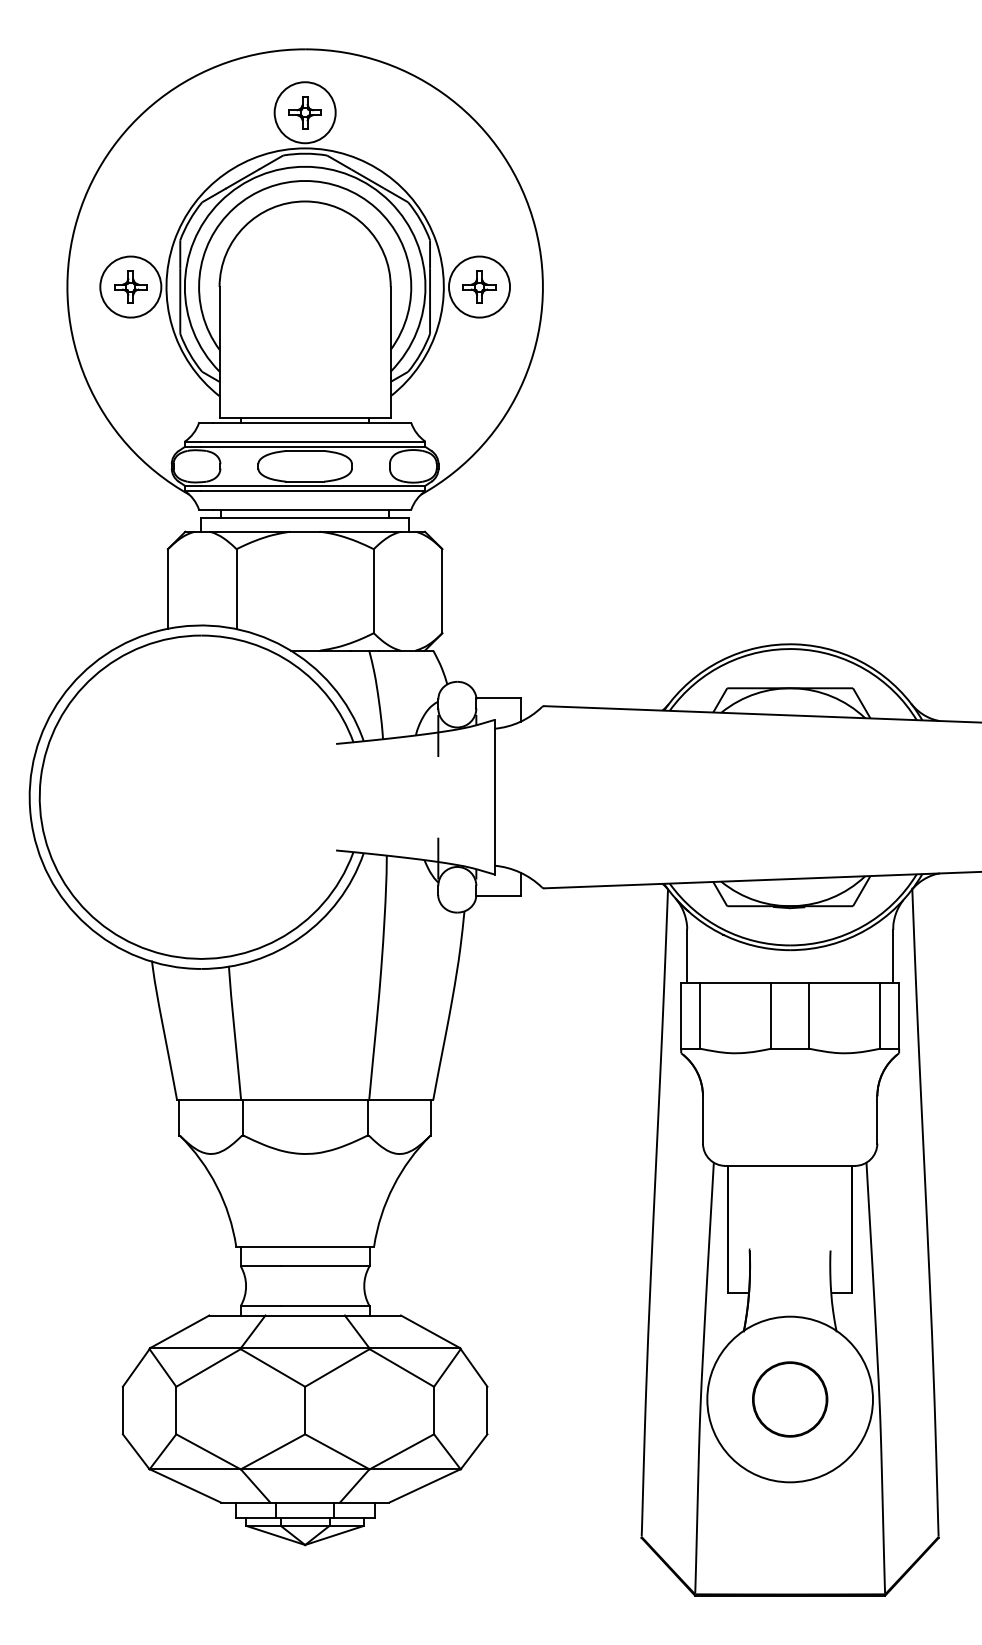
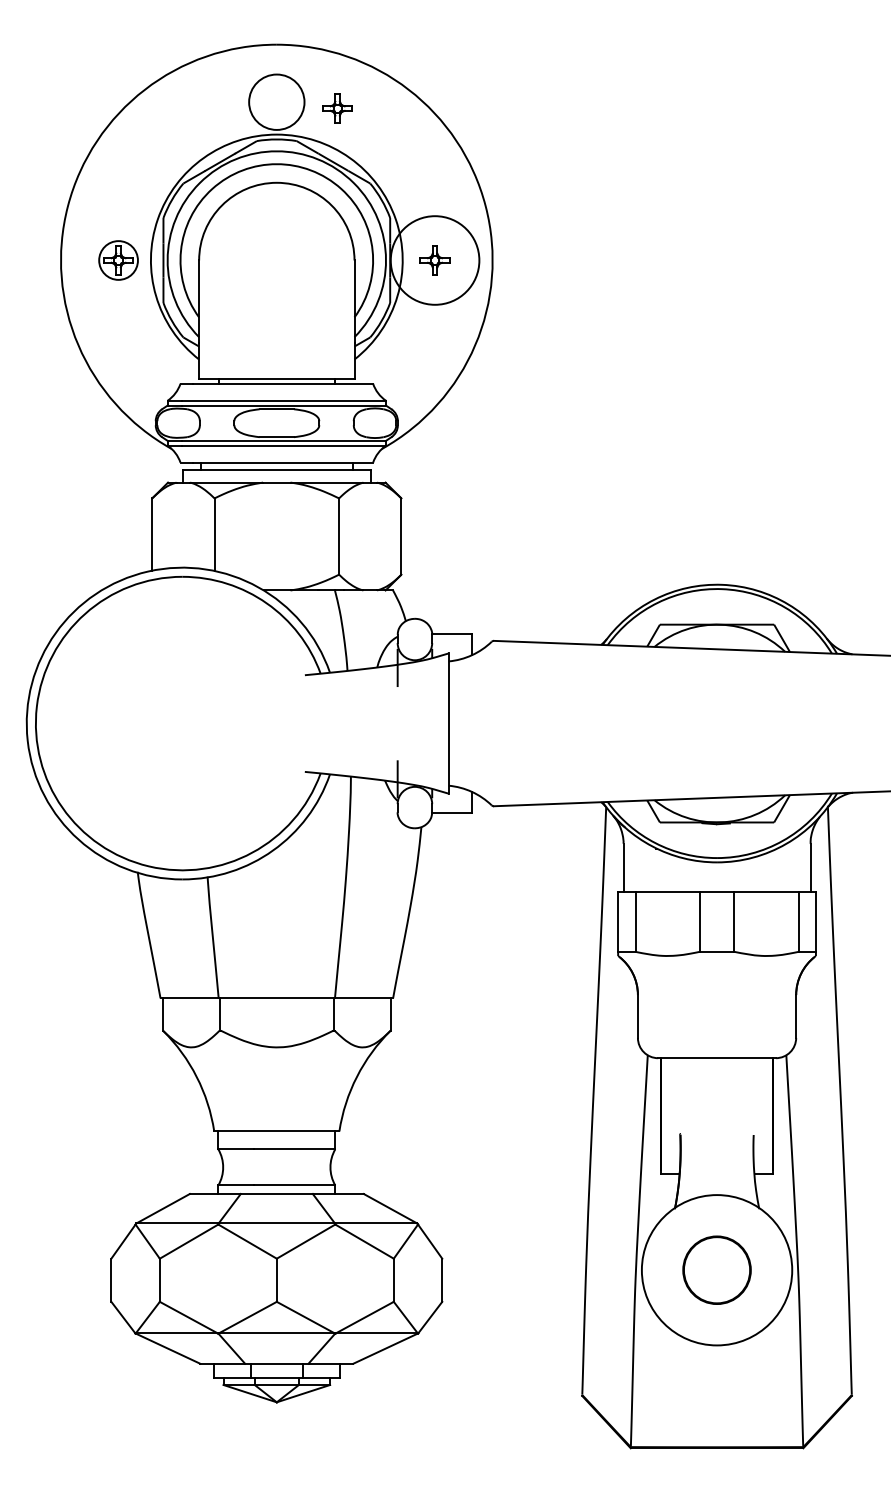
part: (304, 112) -> (337, 108), moved
circle: (130, 286) -> (118, 259), size x0.7
circle: (479, 286) -> (435, 259), size x1.6

